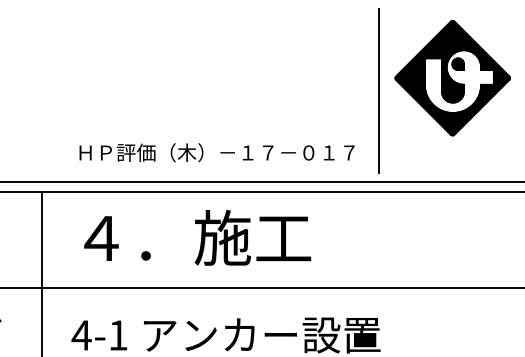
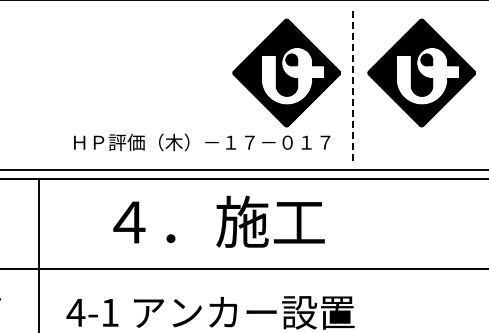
part: (307, 77) -> (286, 72), added
line: (378, 90) -> (352, 84), solid -> dashed
text: (197, 237) -> (218, 221), moved

